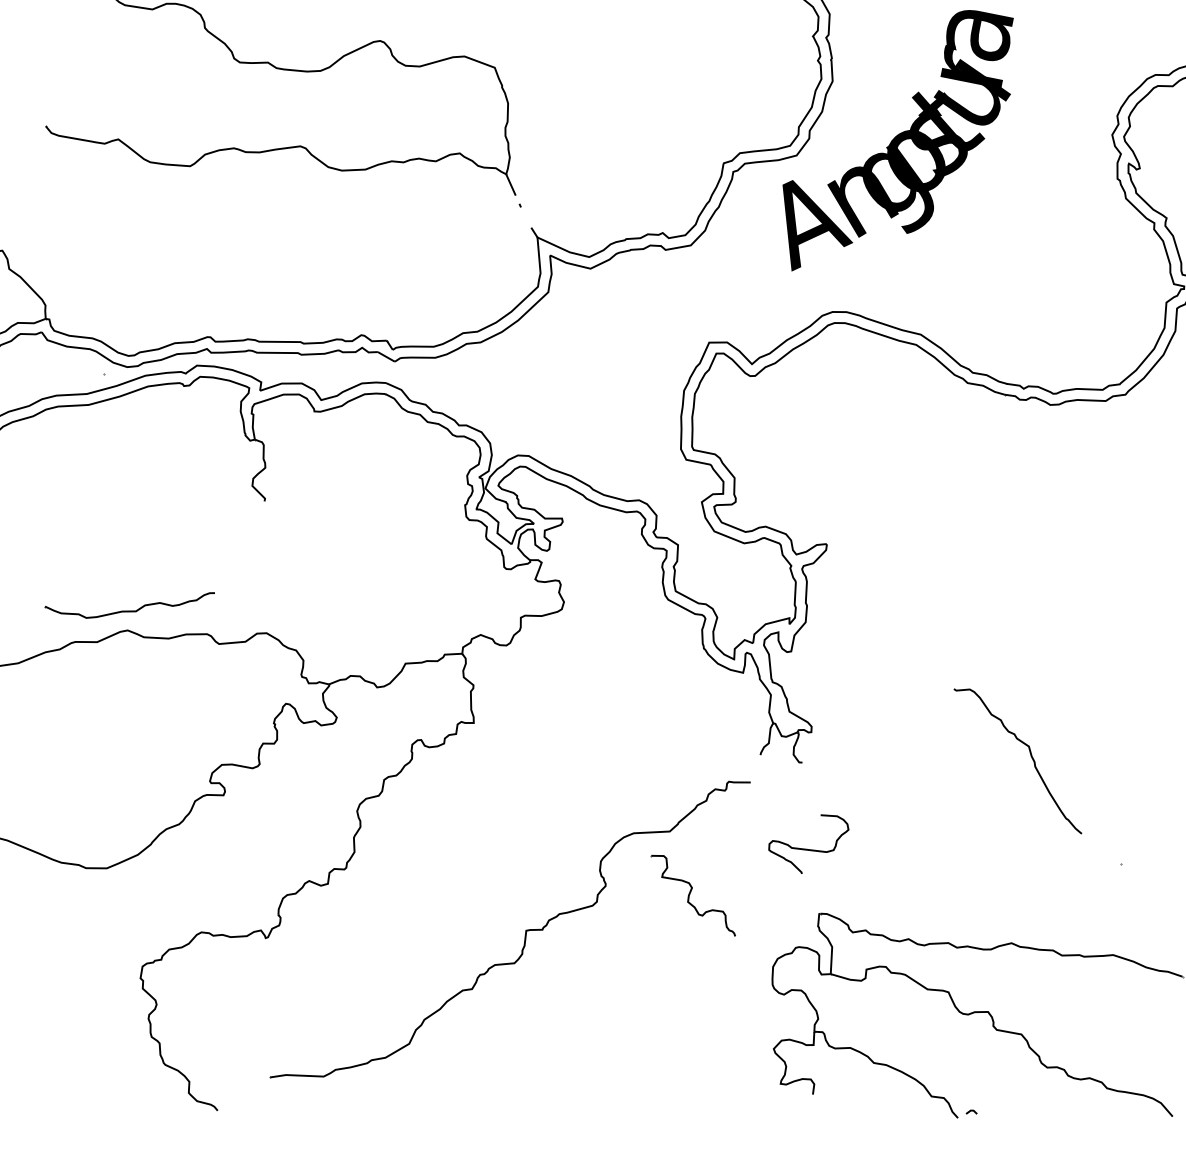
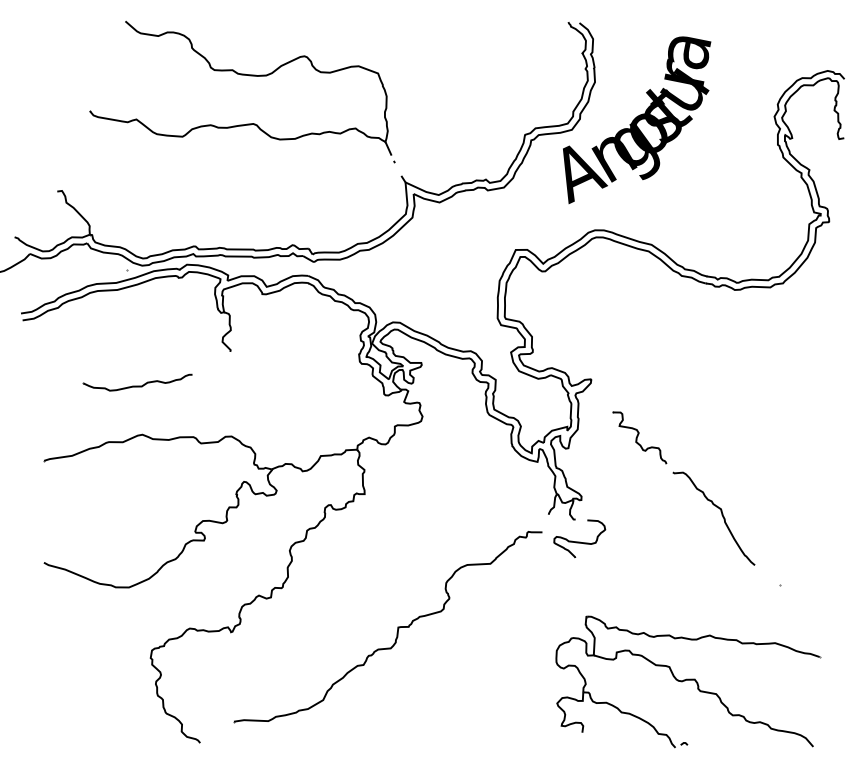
part: (129, 605) -> (137, 382), moved
curve: (808, 848) -> (579, 541), moved
part: (693, 894) -> (639, 437), moved

